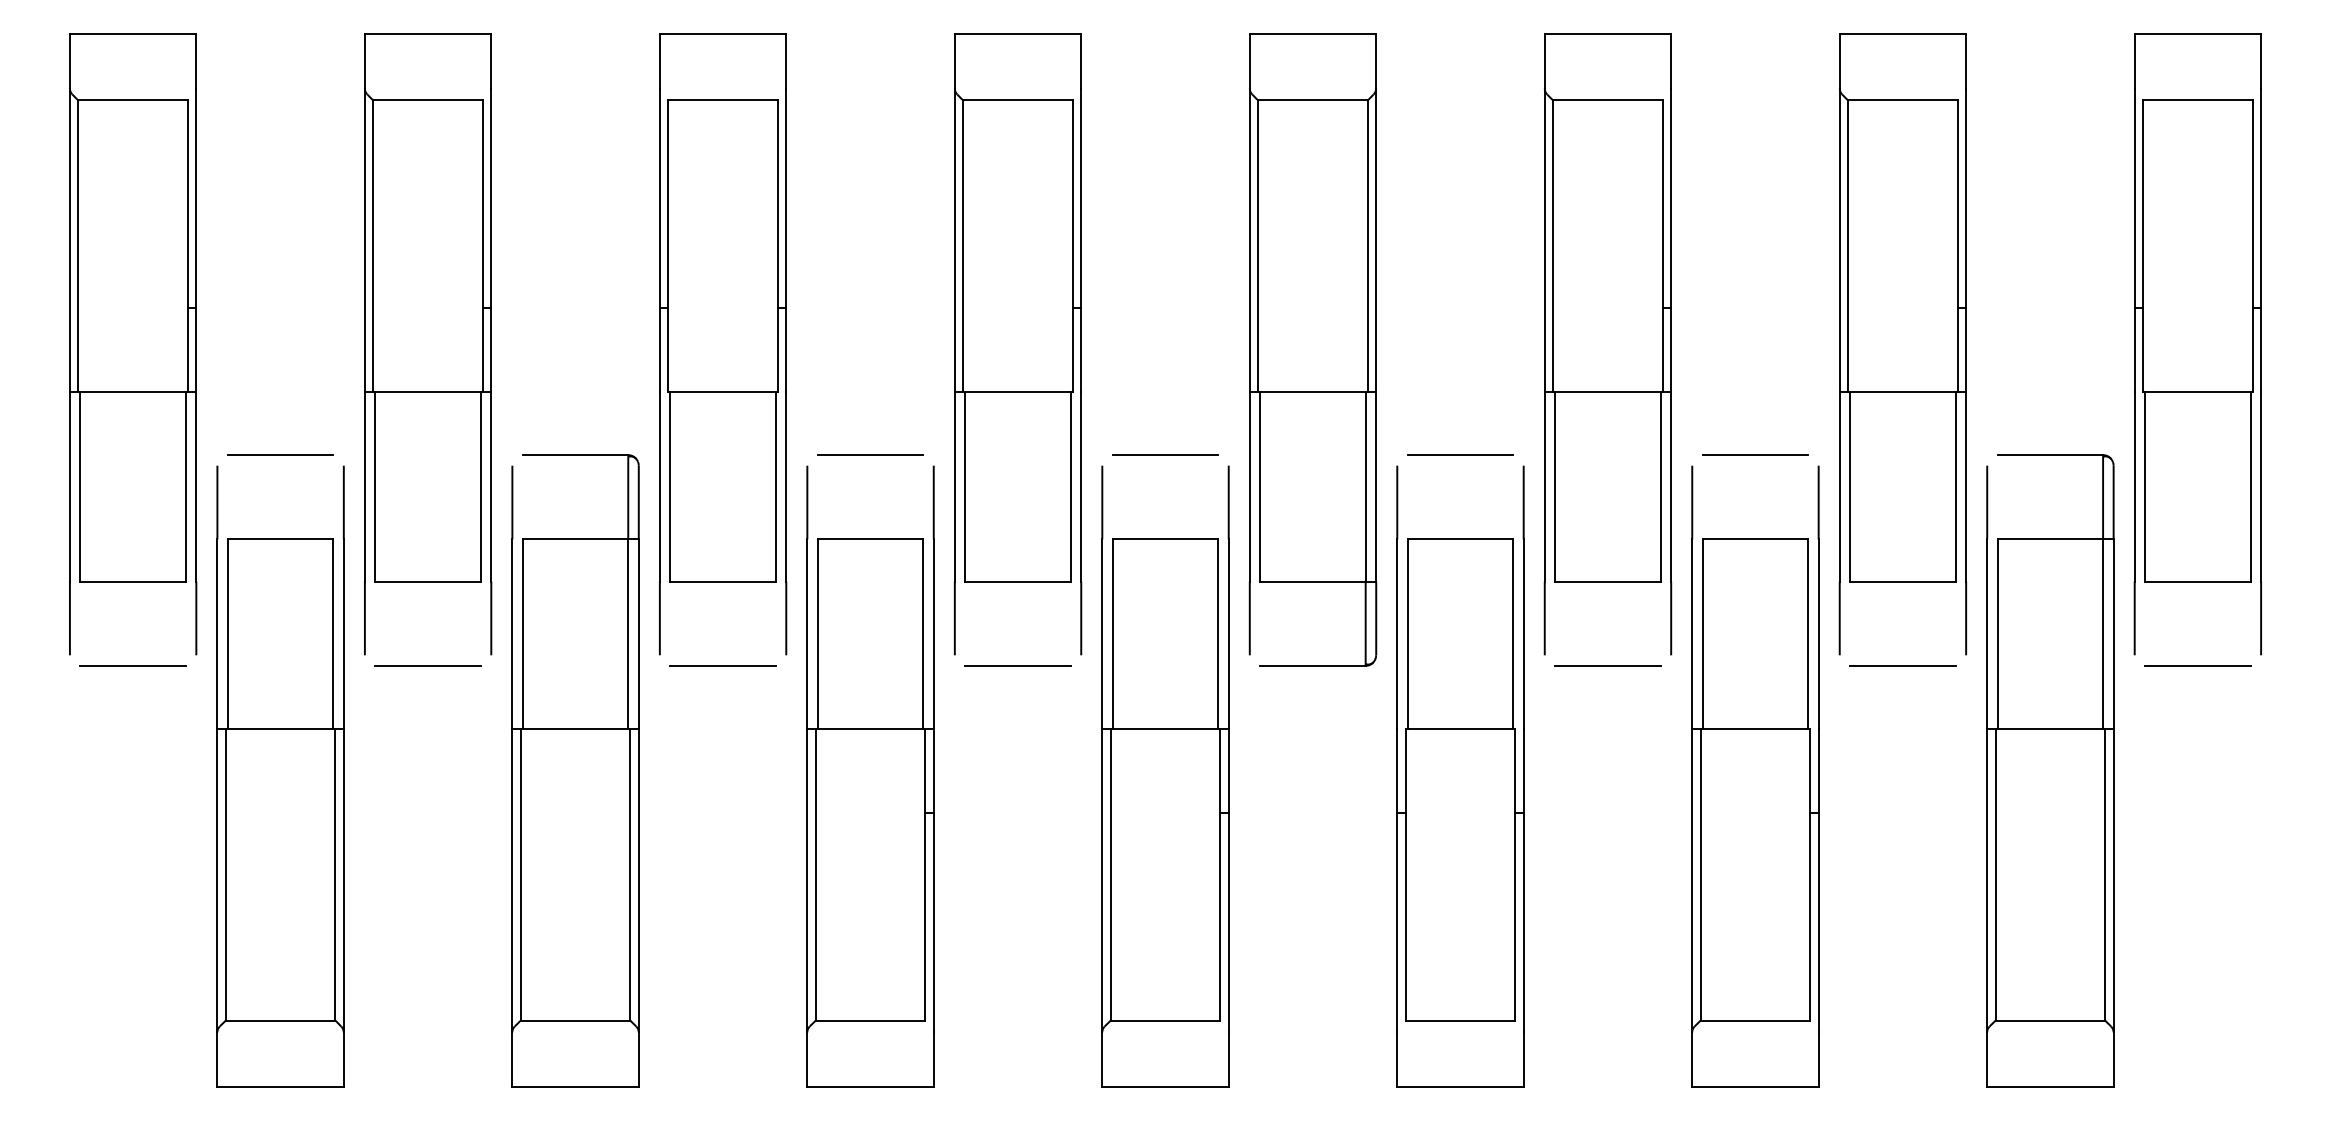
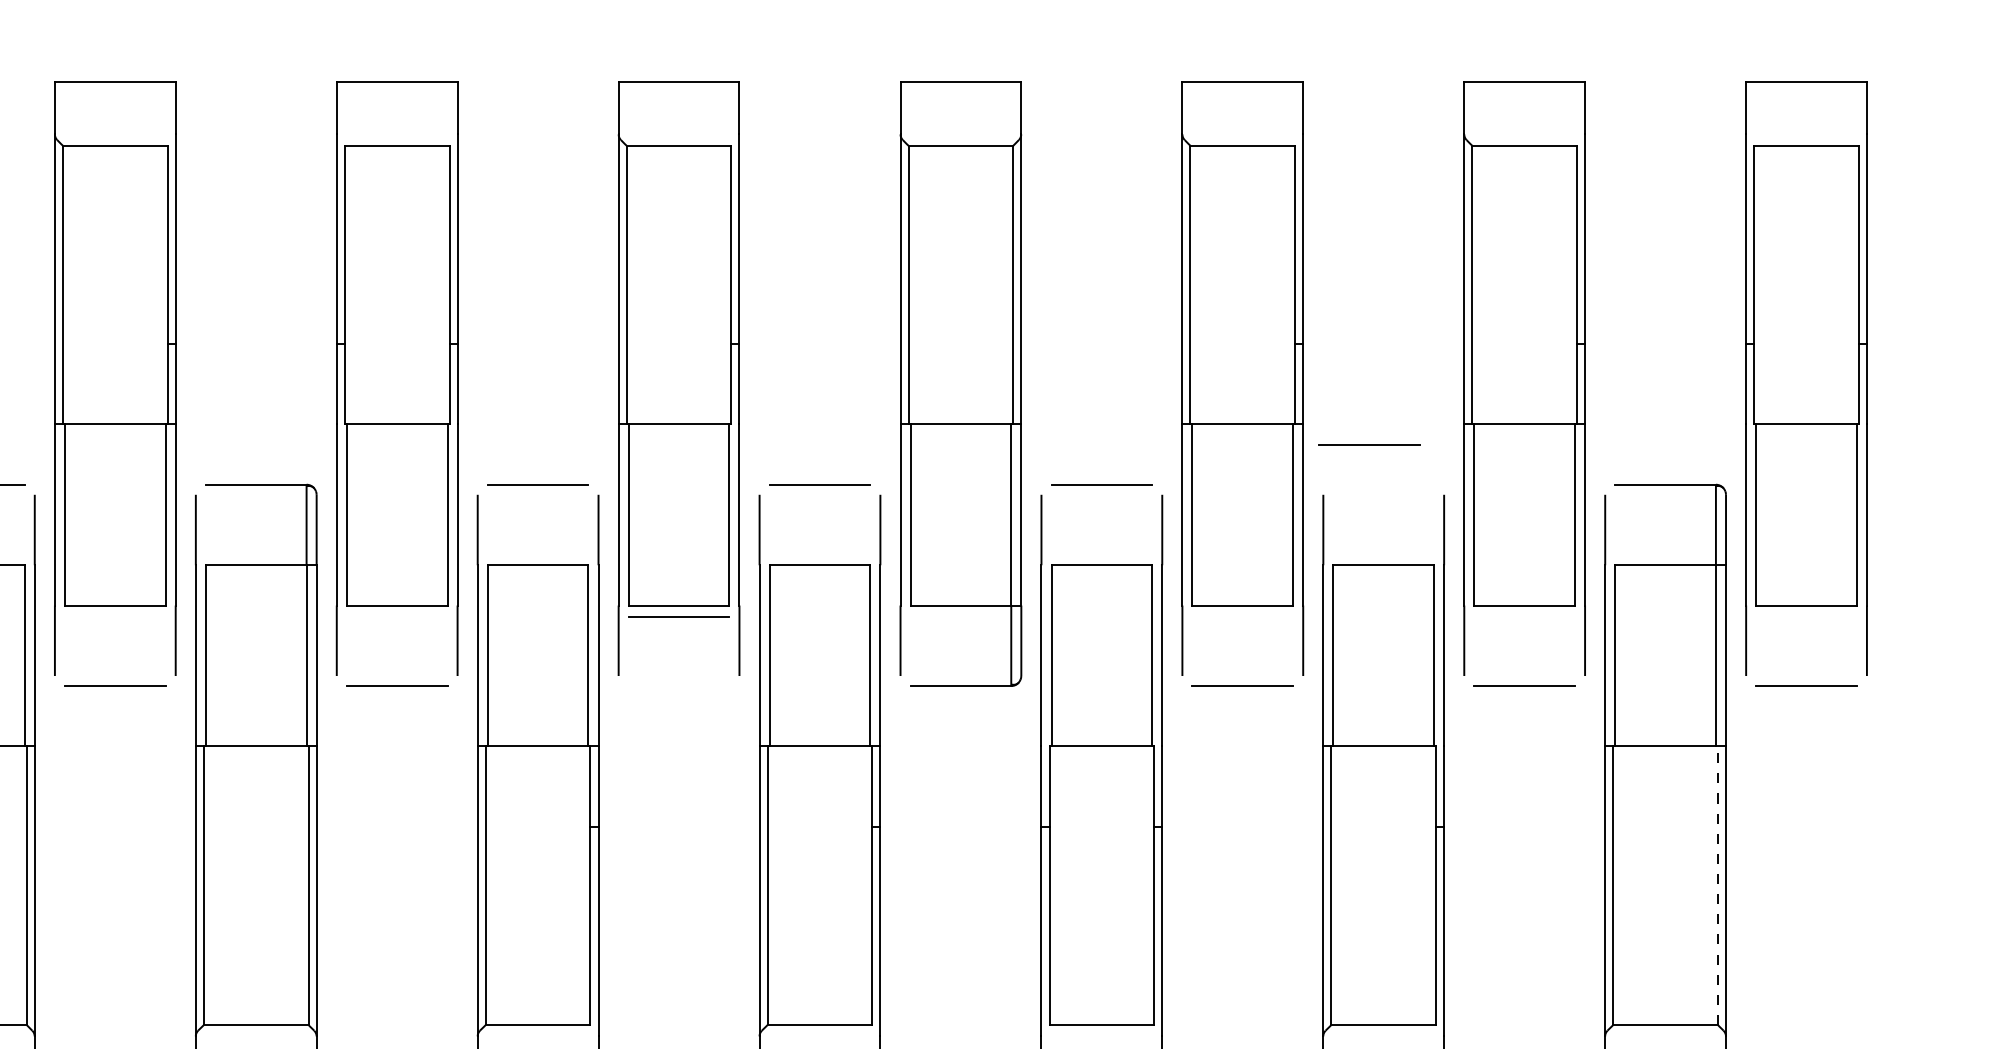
line: (1755, 454) -> (1369, 443), moved
line: (1017, 665) -> (678, 616), moved
line: (2105, 874) -> (1718, 885), solid -> dashed

